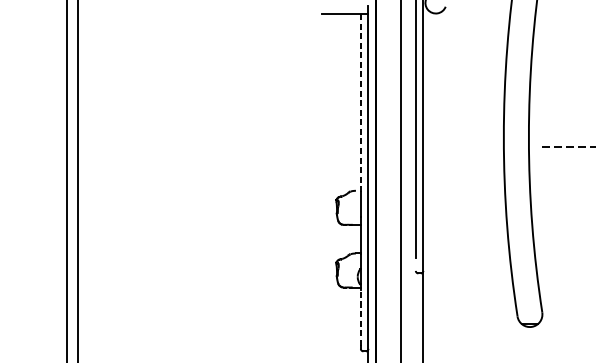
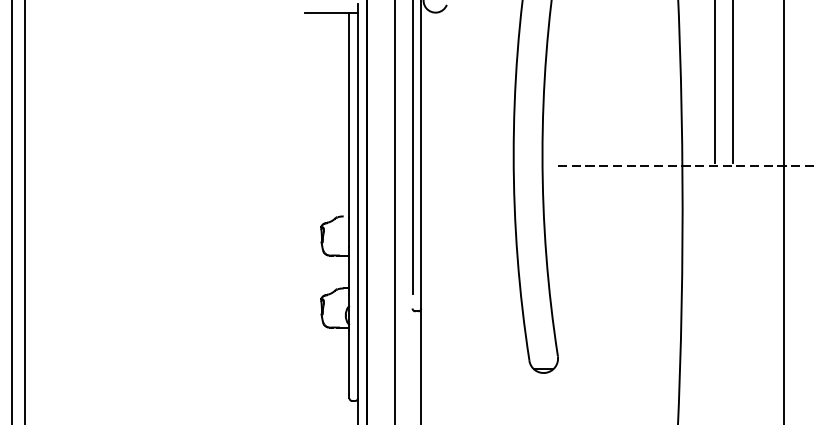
line: (360, 103) -> (349, 115), dashed -> solid
line: (360, 317) -> (349, 362), dashed -> solid

